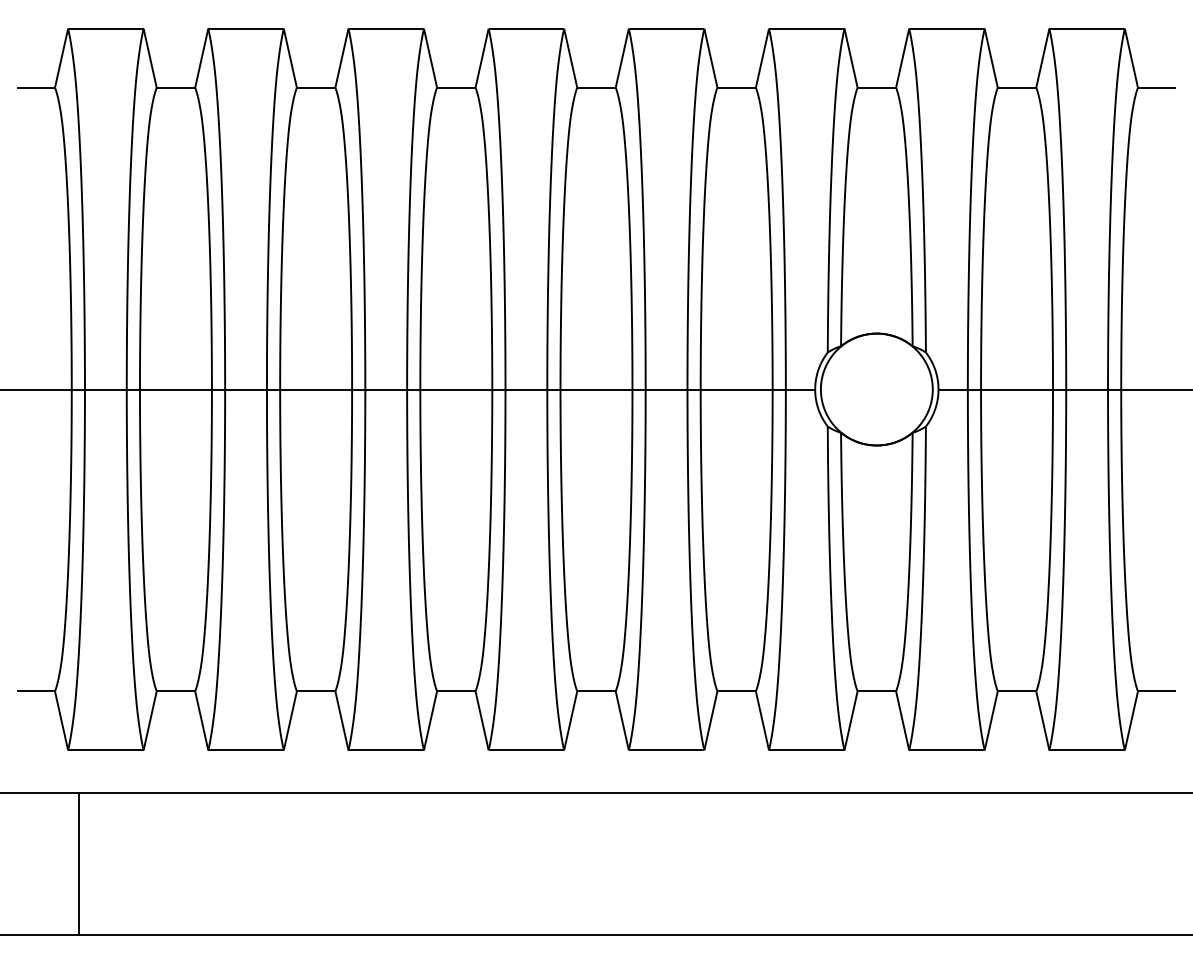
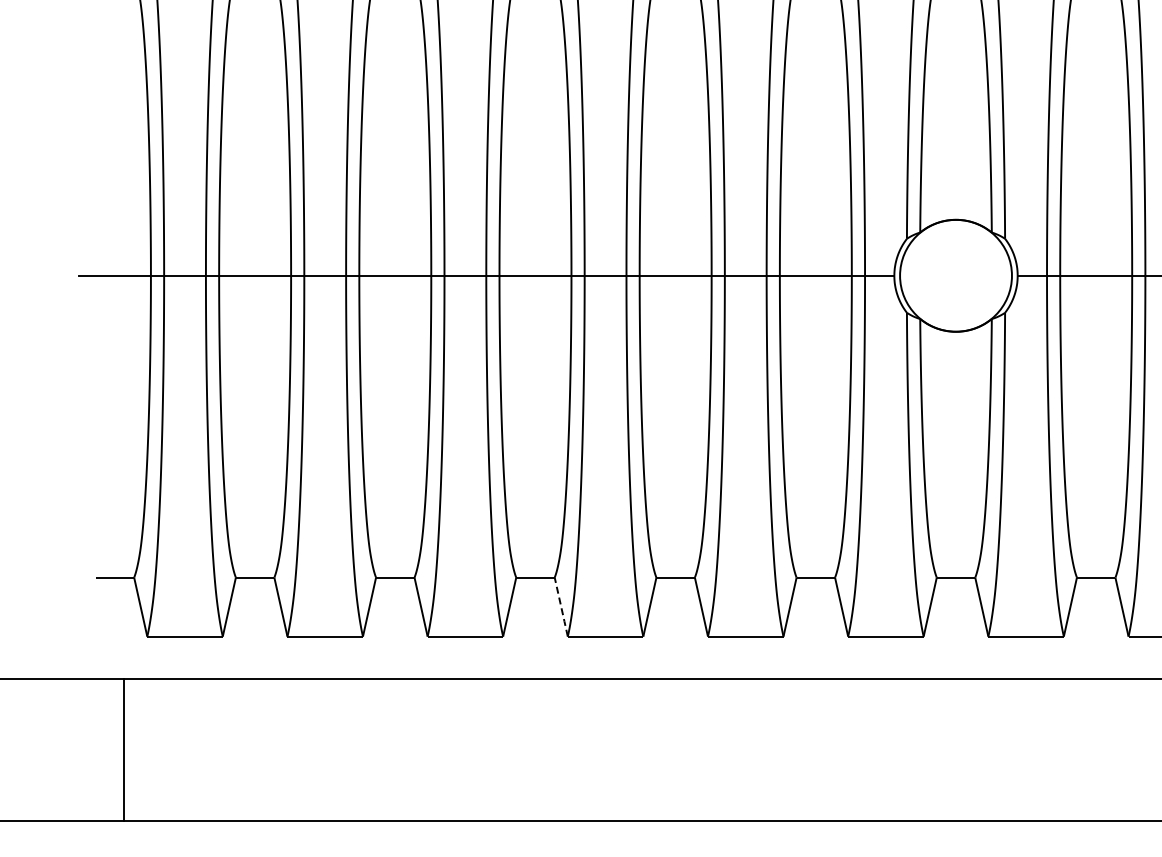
line: (482, 721) -> (561, 607), solid -> dashed
line: (79, 863) -> (124, 749), moved

